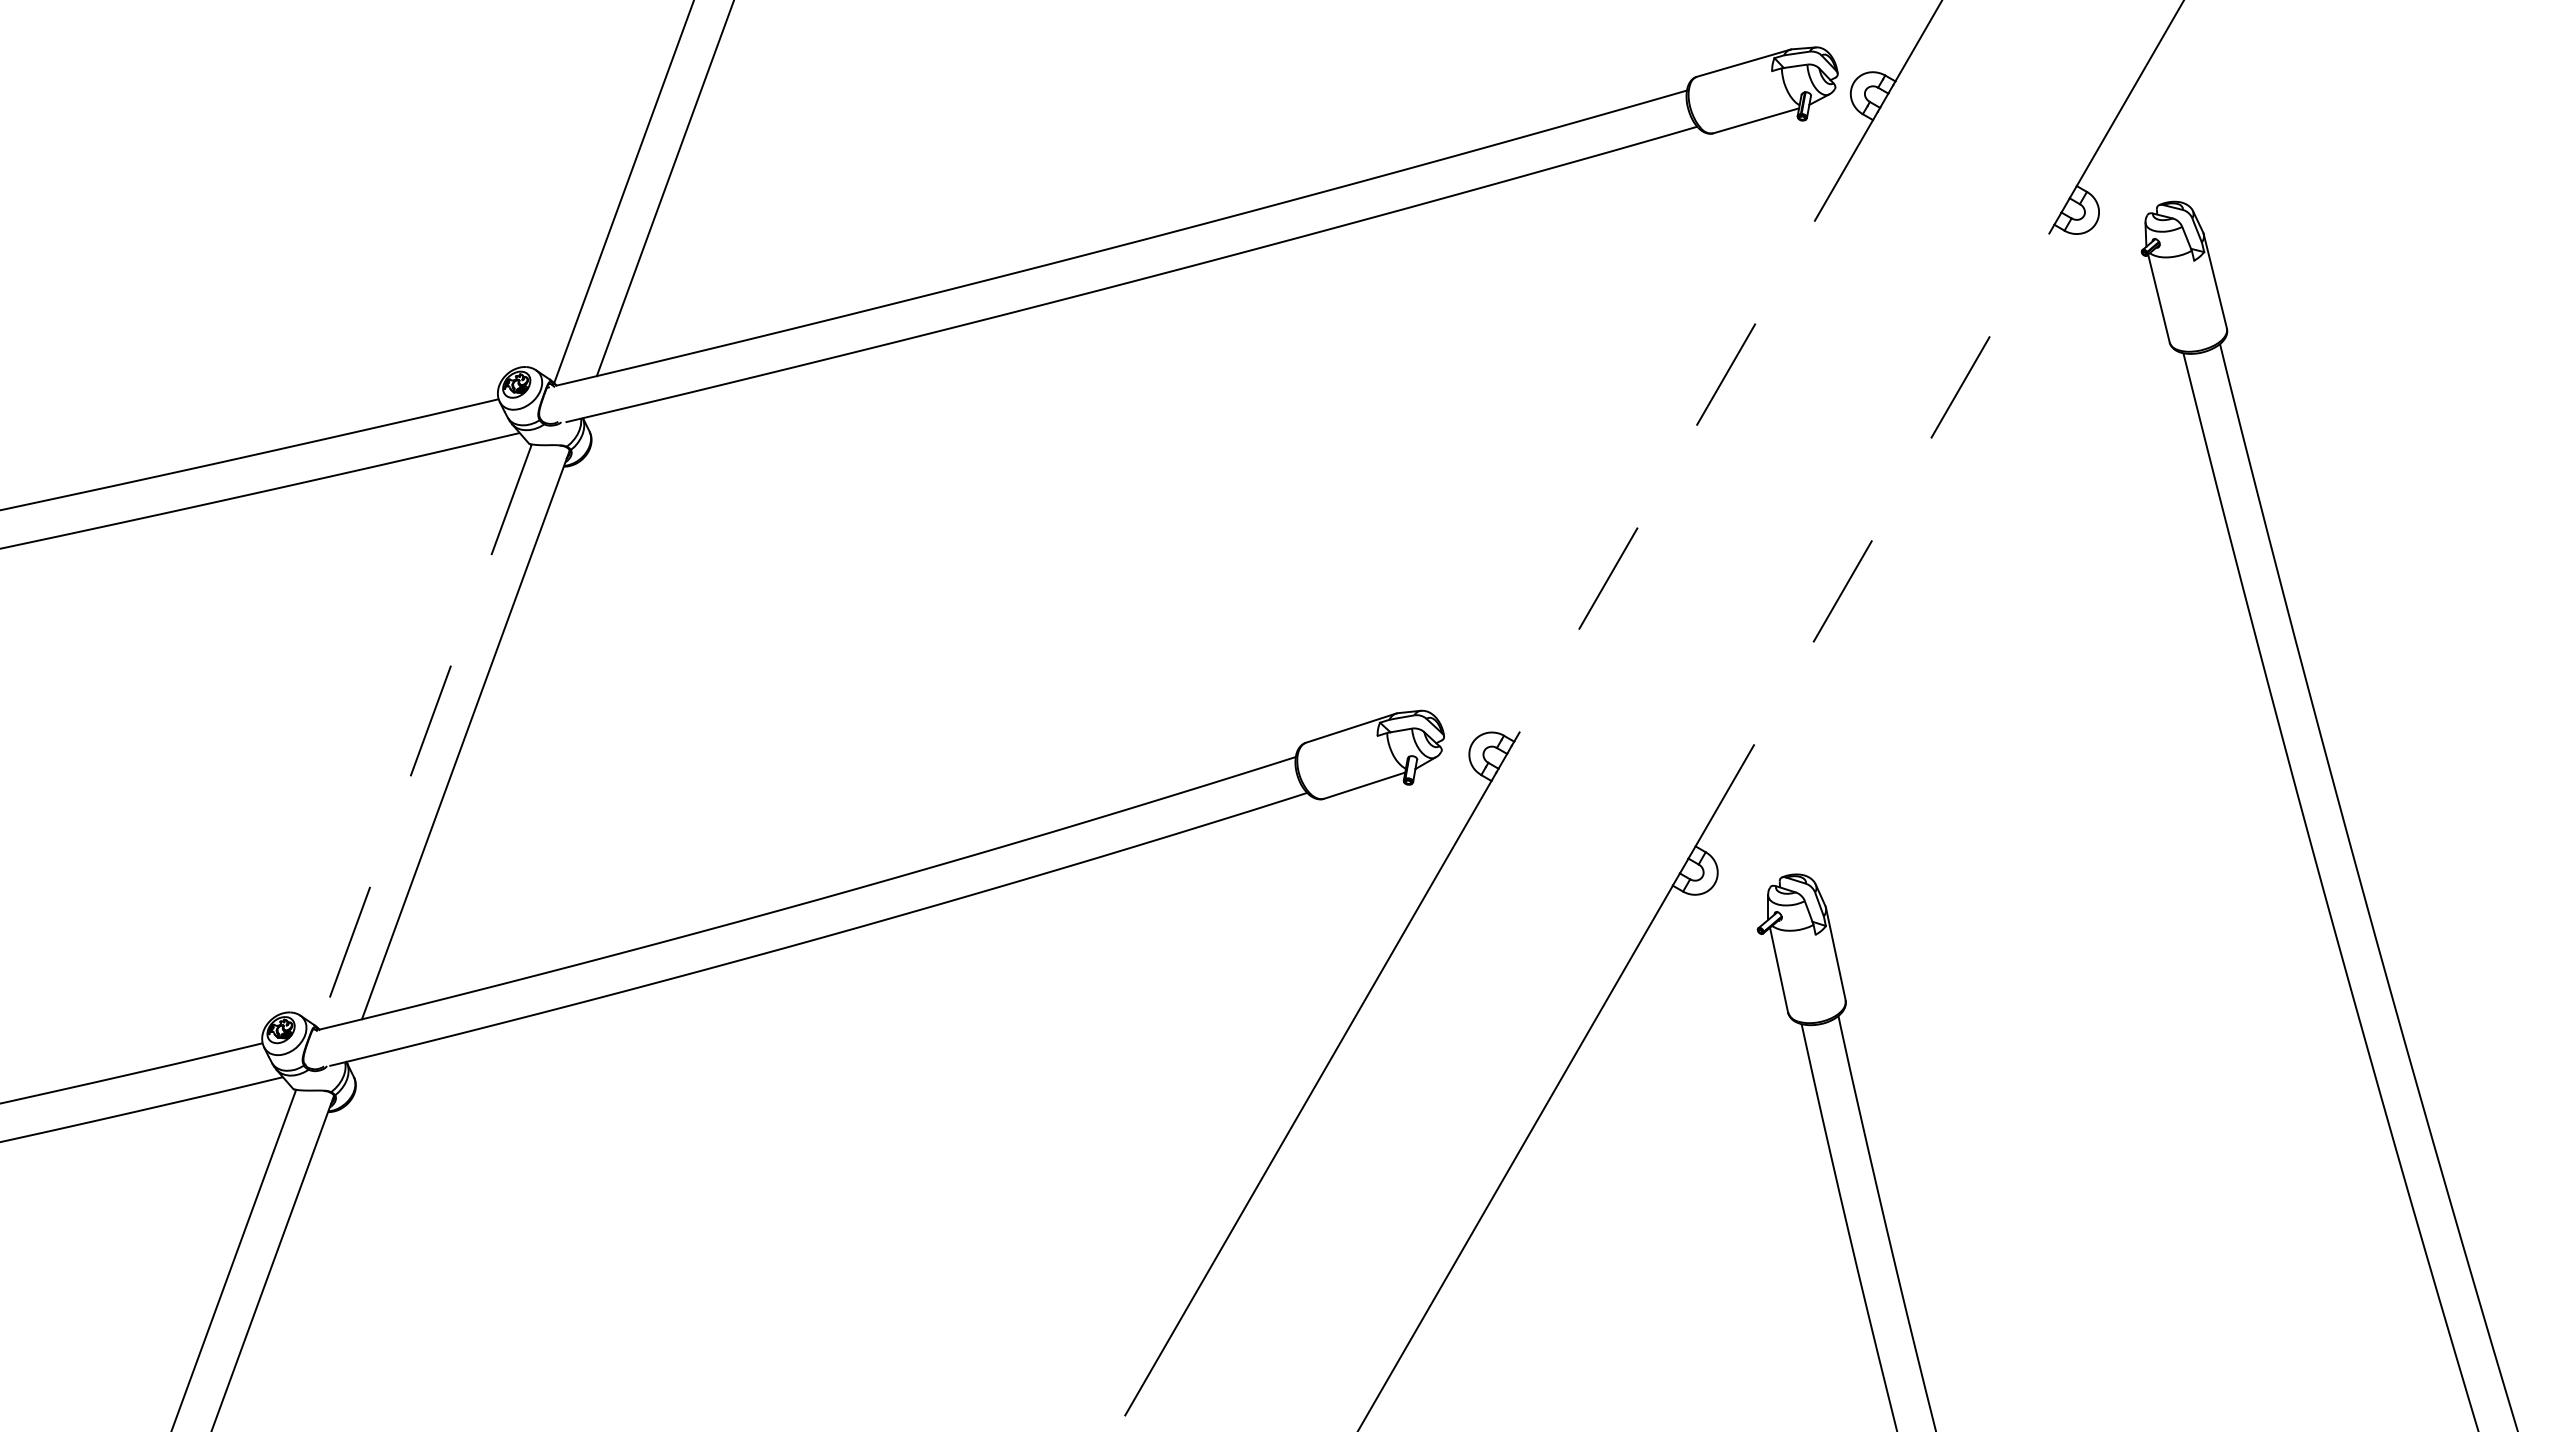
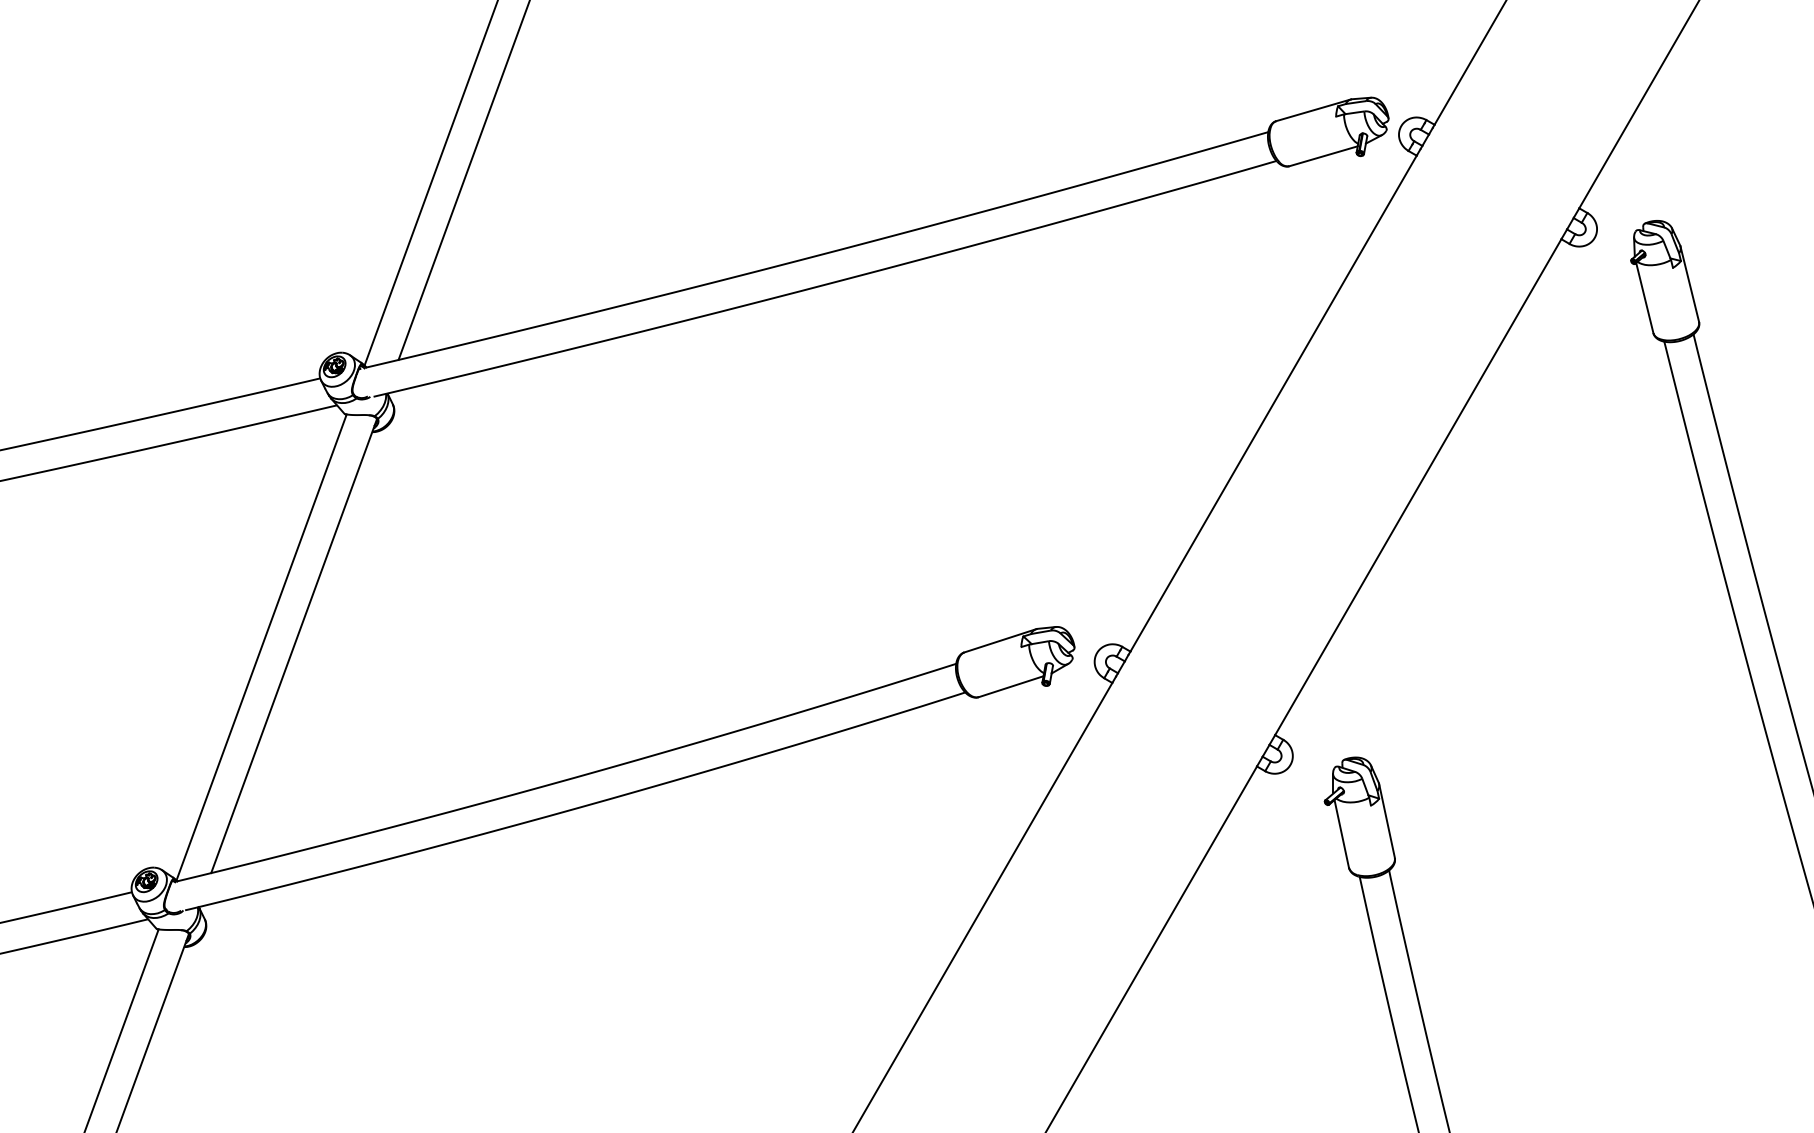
line: (1693, 431) -> (1273, 404), dashed -> solid
line: (1875, 534) -> (1418, 486), dashed -> solid
line: (425, 736) -> (261, 647), dashed -> solid

